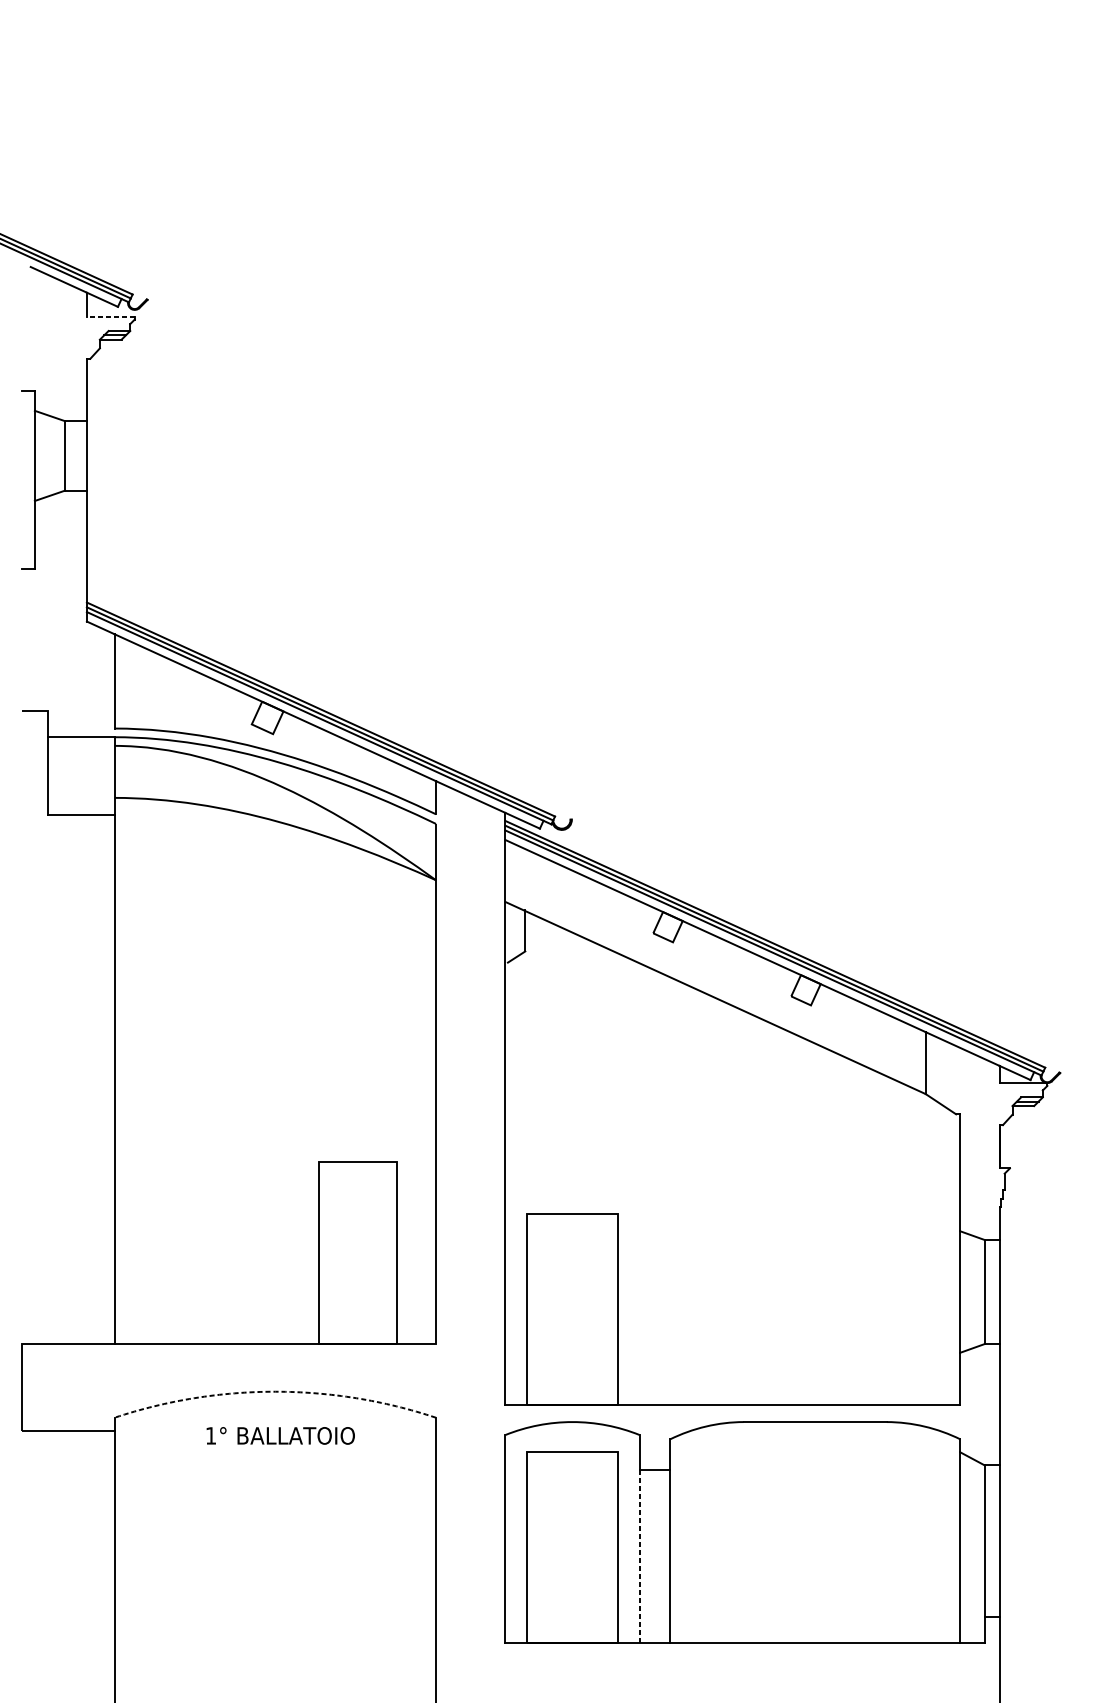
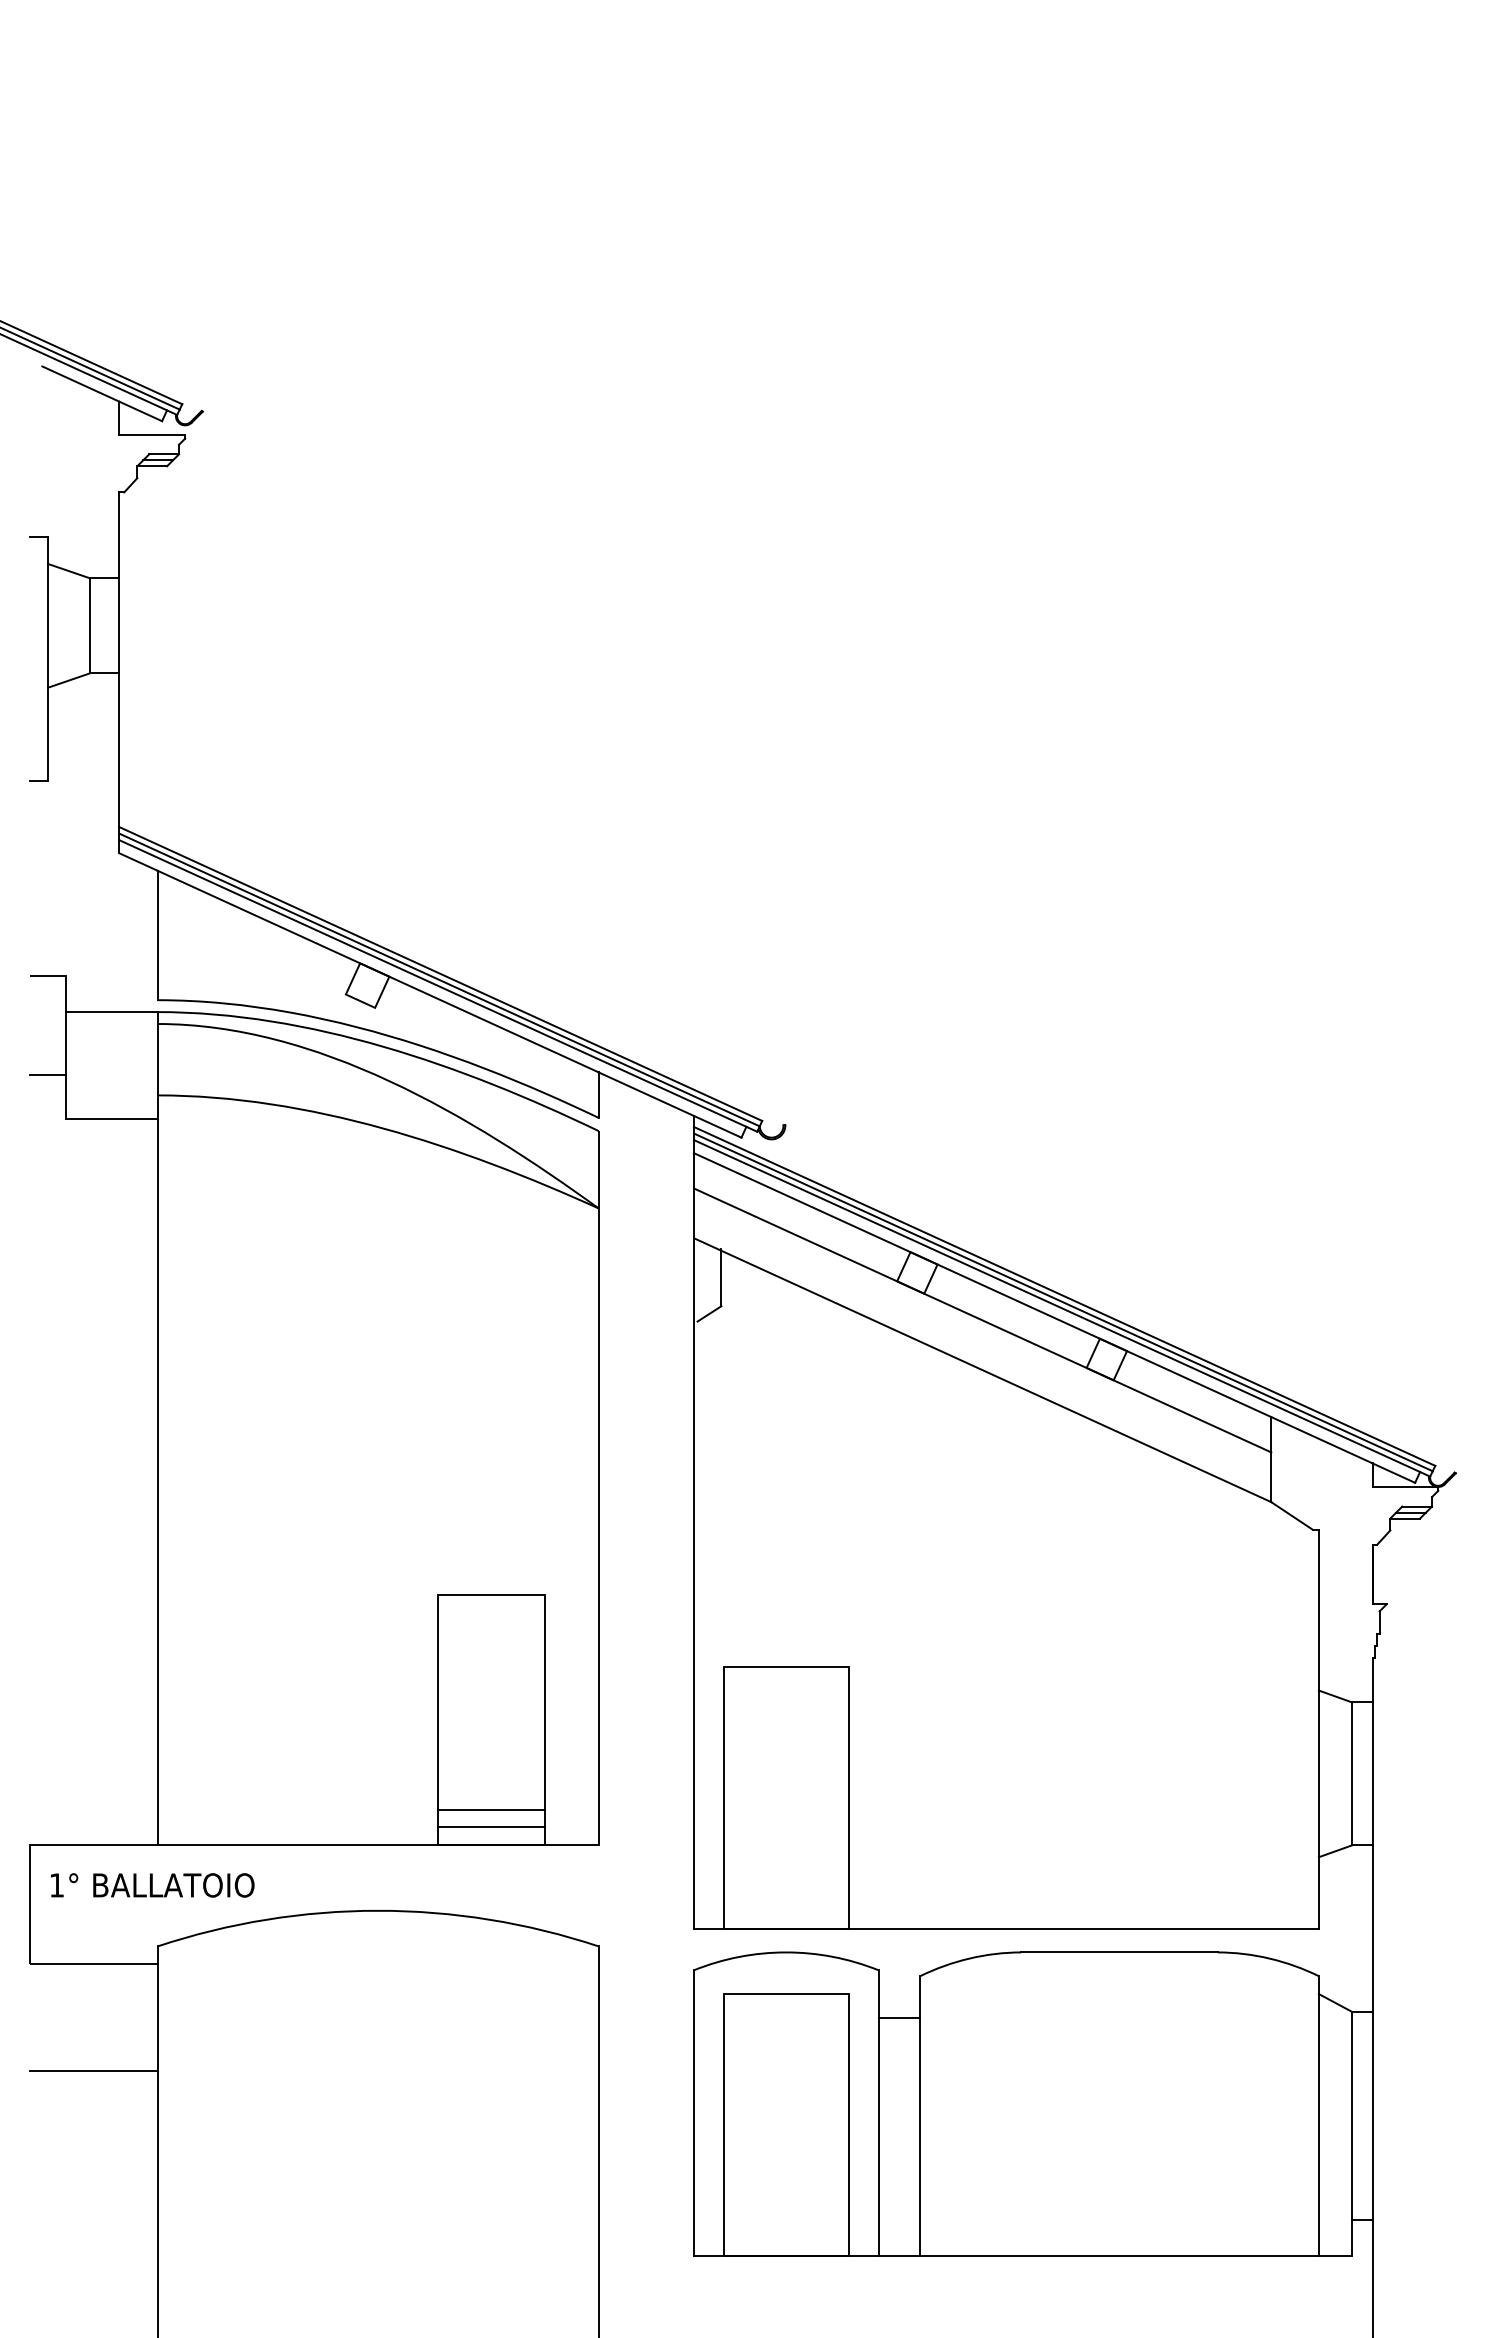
line: (110, 316) -> (152, 434), dashed -> solid
line: (34, 782) -> (47, 1074), added
line: (715, 961) -> (982, 1320), added
line: (357, 1317) -> (491, 1809), added
line: (357, 1331) -> (491, 1827), added
arc: (275, 1391) -> (378, 1910), dashed -> solid
text: (280, 1435) -> (152, 1885), moved
line: (68, 1508) -> (93, 2071), added
line: (639, 1556) -> (878, 2137), dashed -> solid

